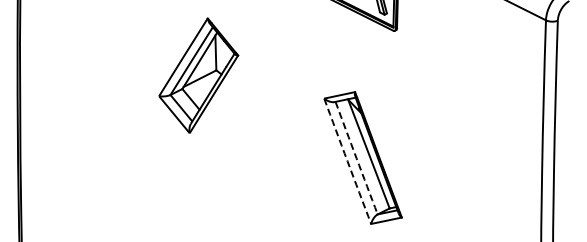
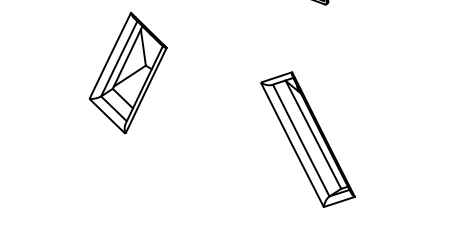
arc: (356, 158) -> (301, 140), dashed -> solid
arc: (347, 161) -> (292, 145), dashed -> solid

